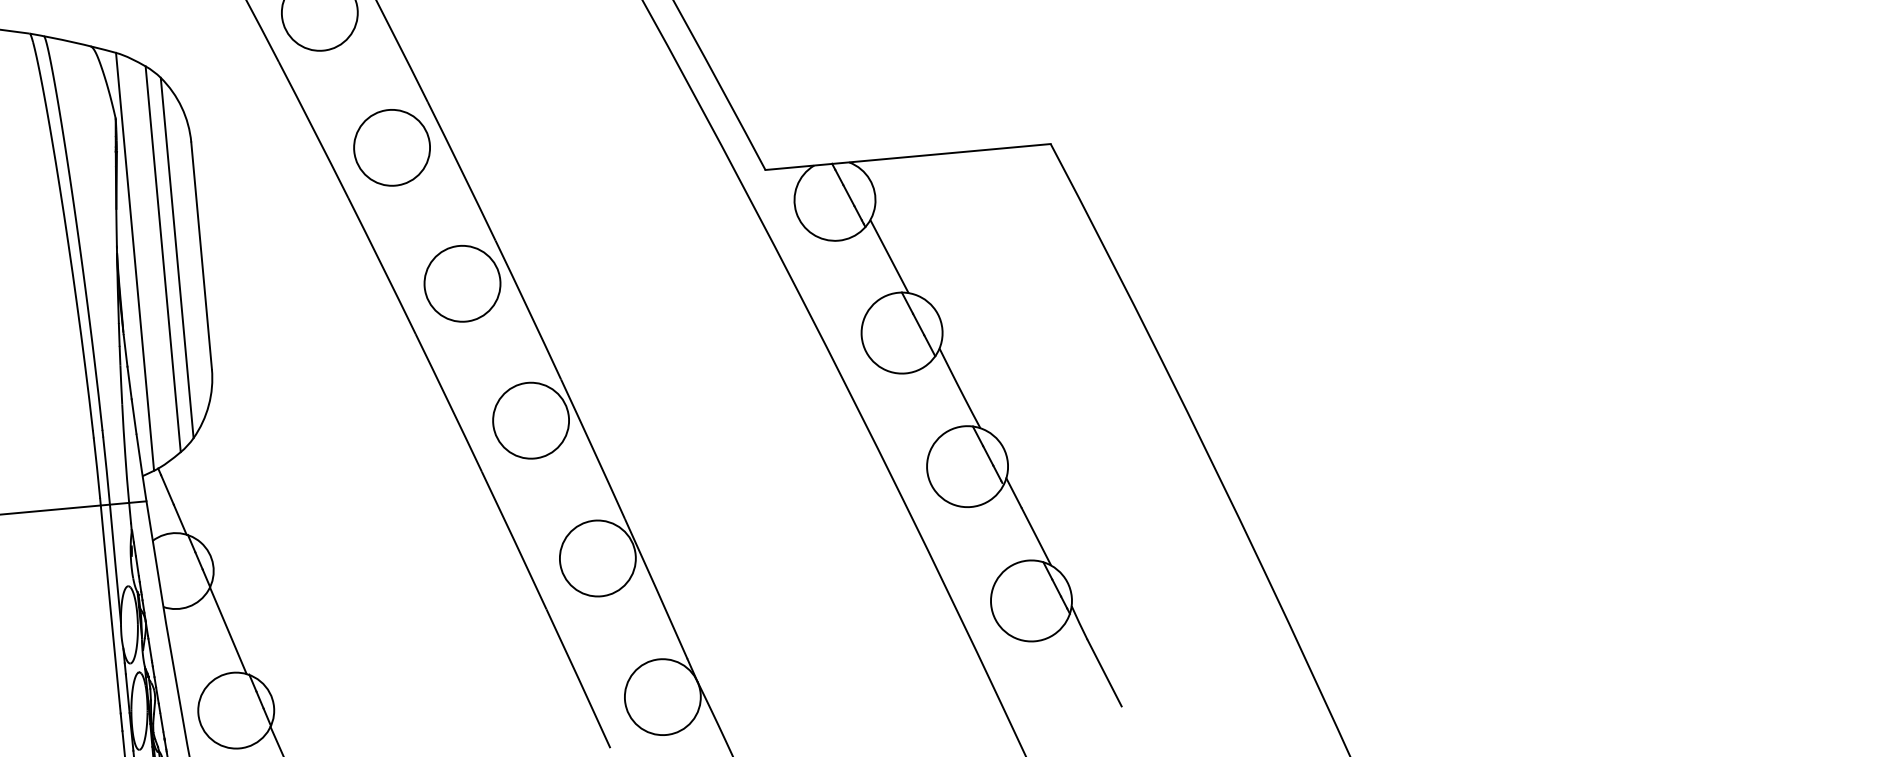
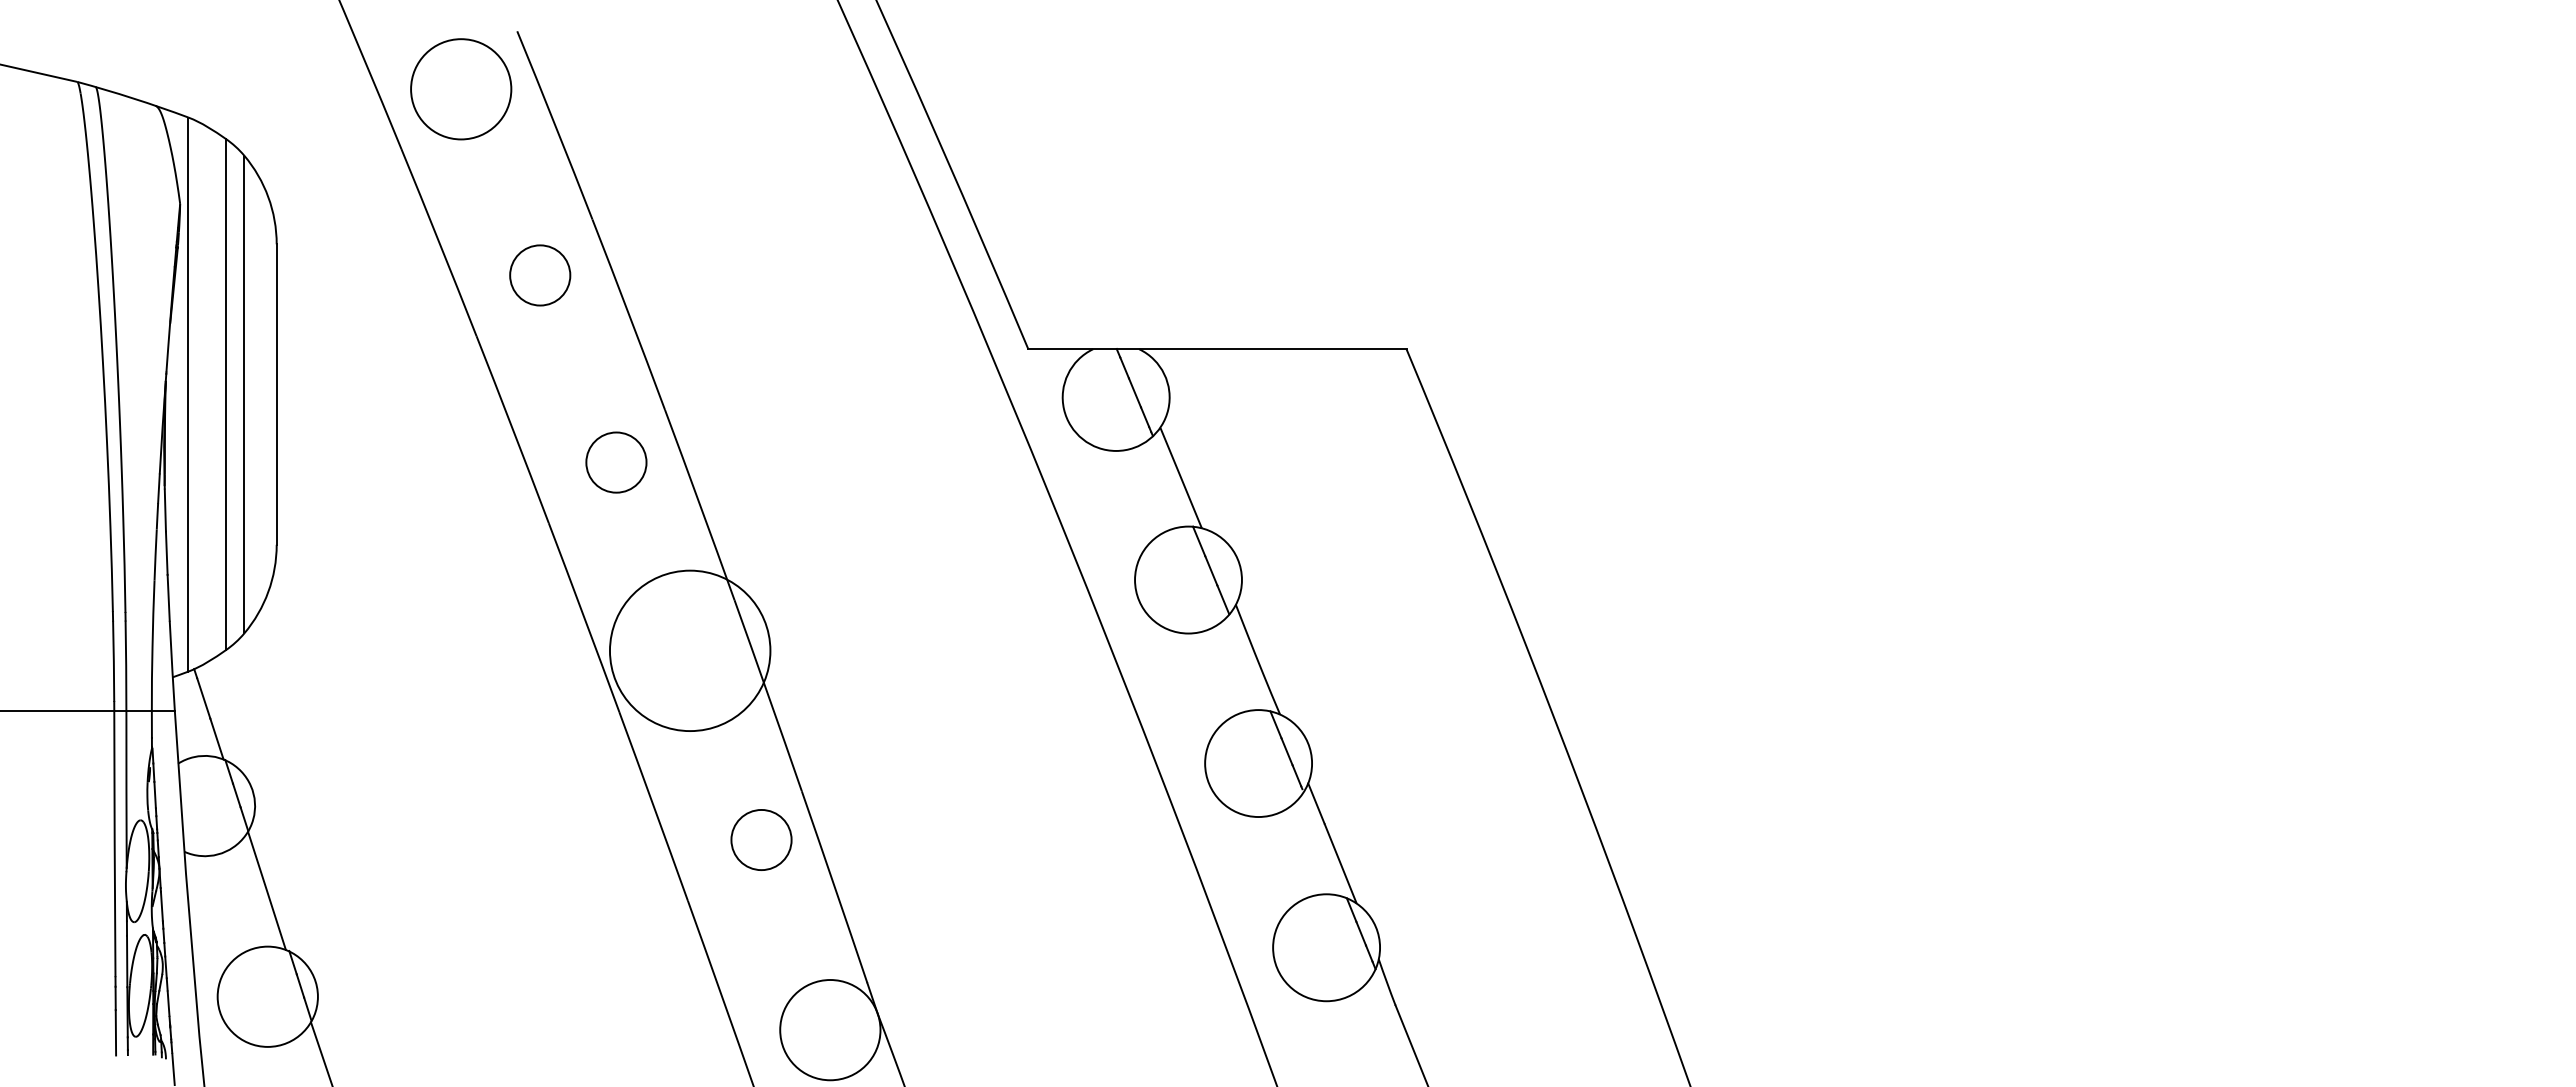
circle: (392, 147) -> (540, 275), size x0.6
circle: (462, 283) -> (616, 462), size x0.6
circle: (531, 420) -> (690, 650), size x1.6
circle: (597, 558) -> (761, 839), size x0.6

